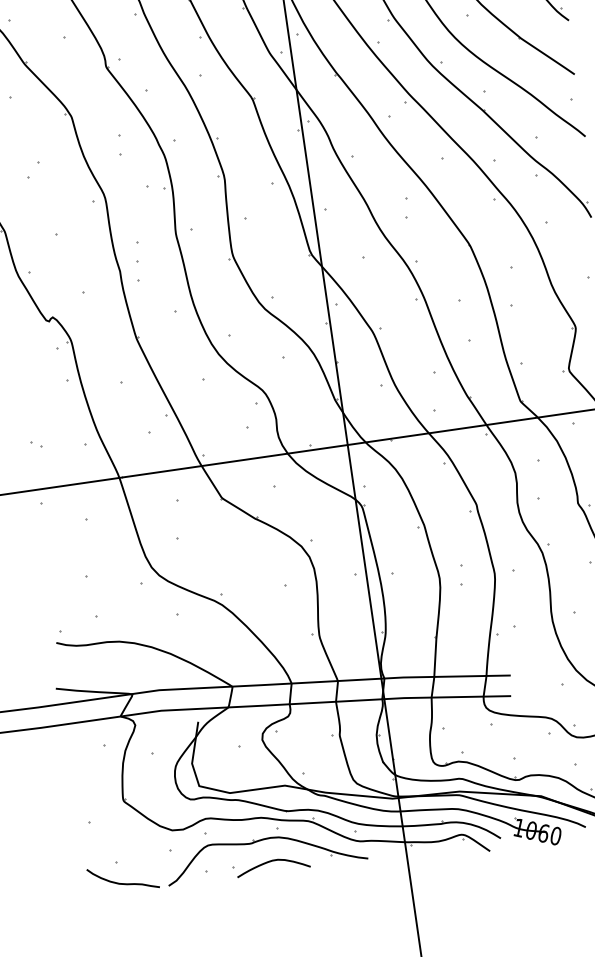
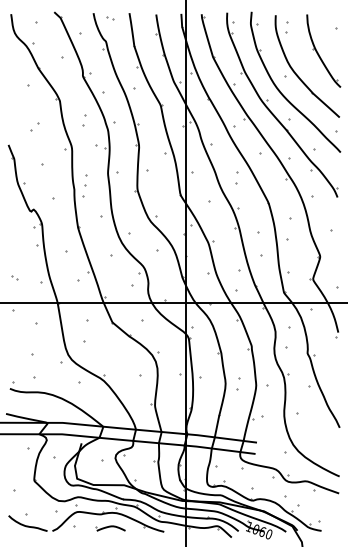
part: (271, 866) -> (110, 528), size x0.7

